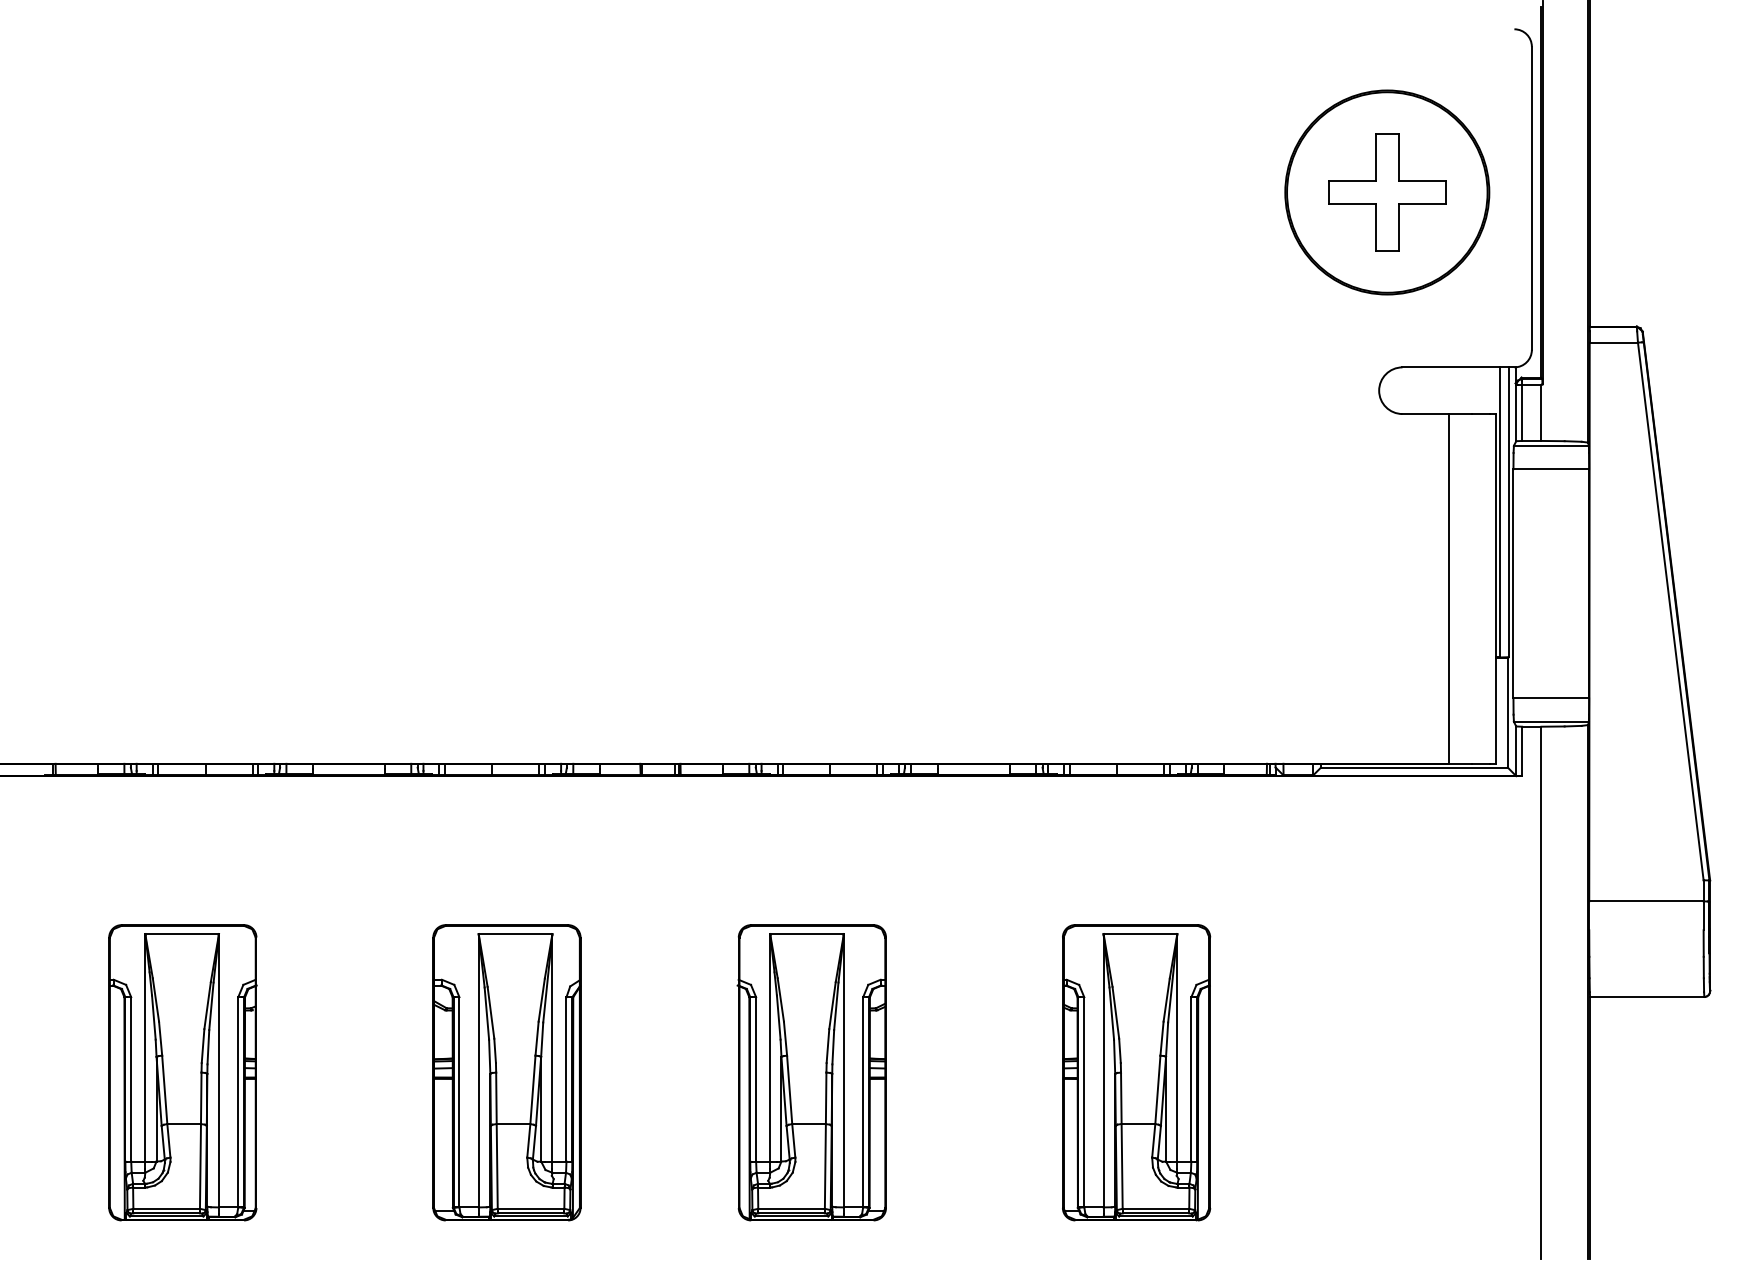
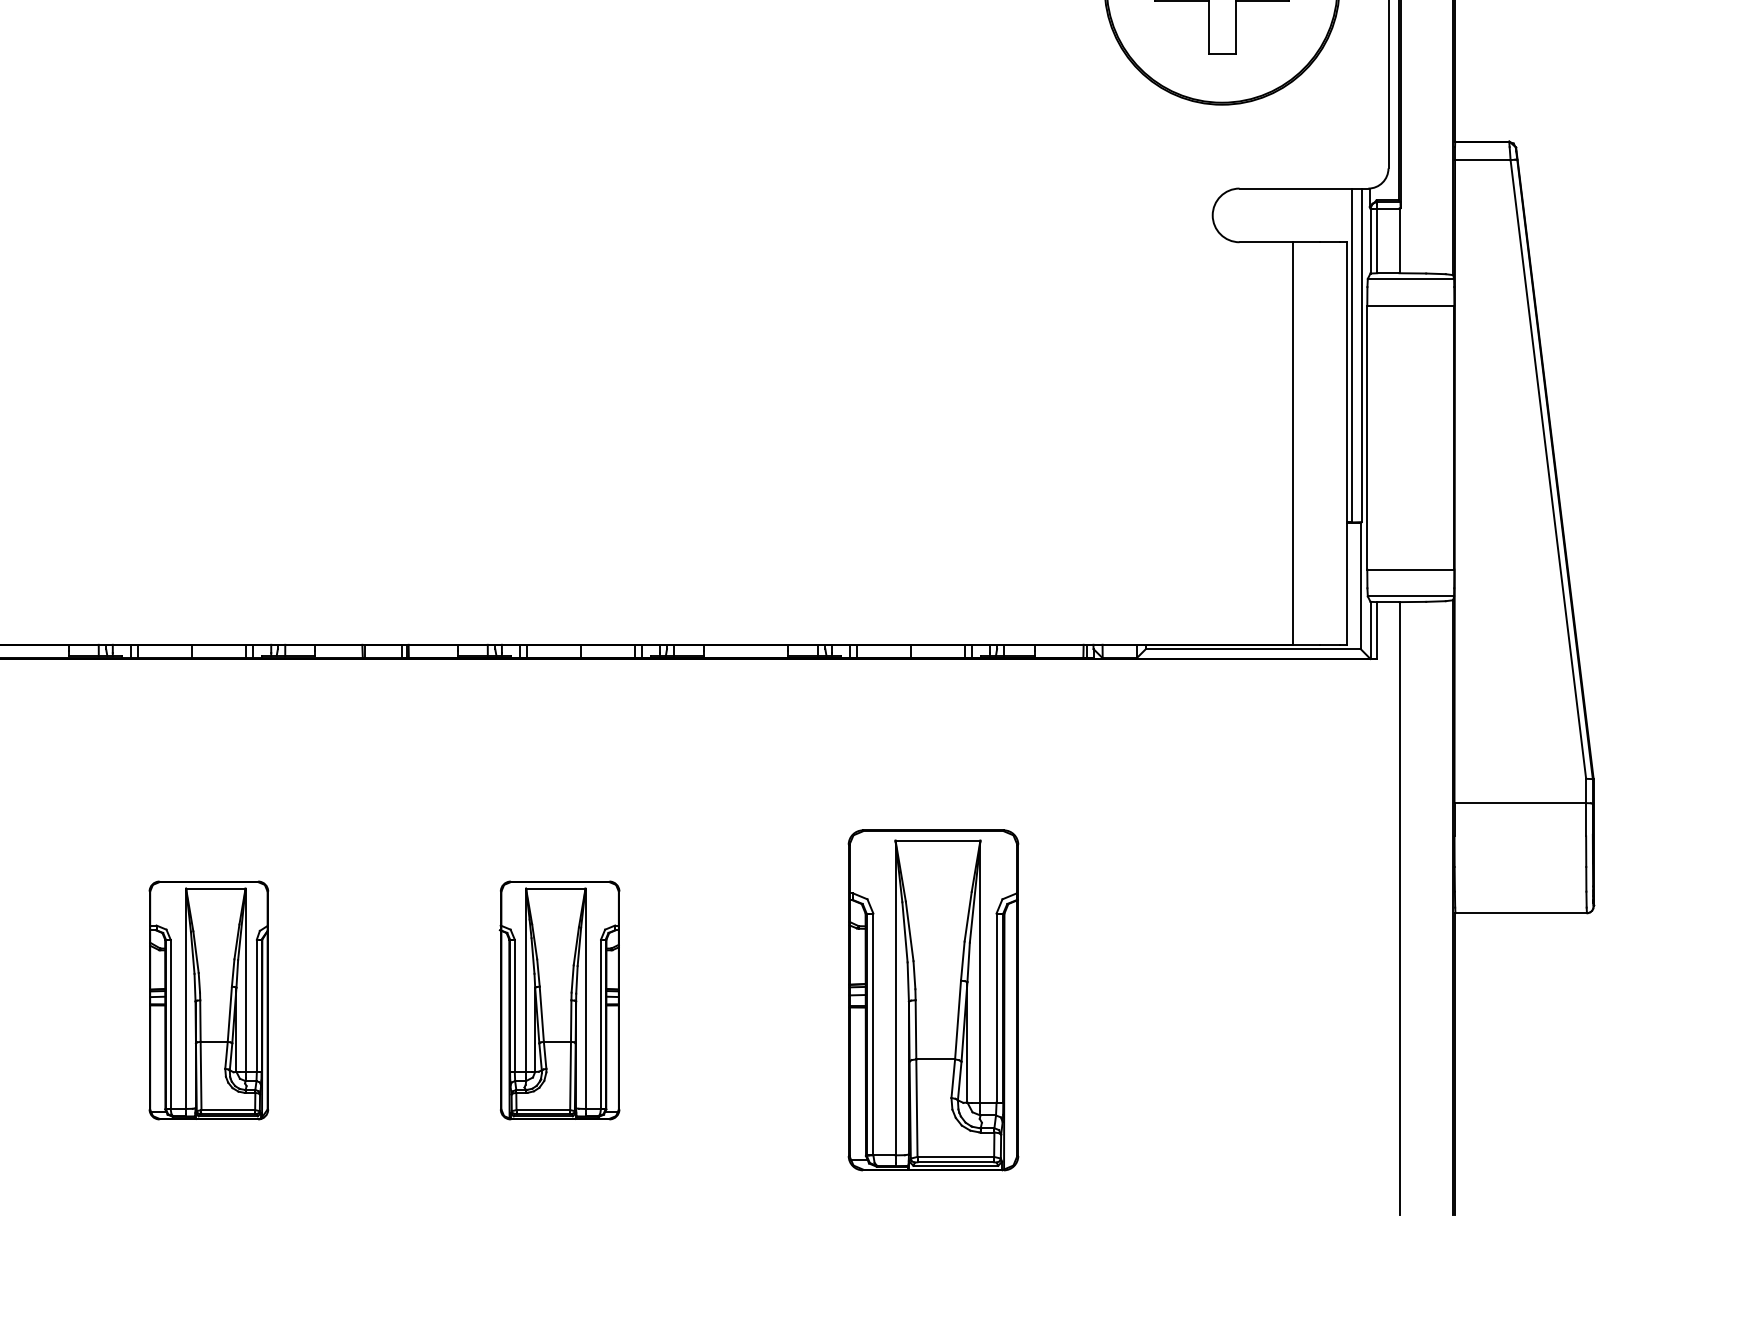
part: (506, 1072) -> (208, 1000), size x0.7
part: (811, 1072) -> (559, 1000), size x0.7

